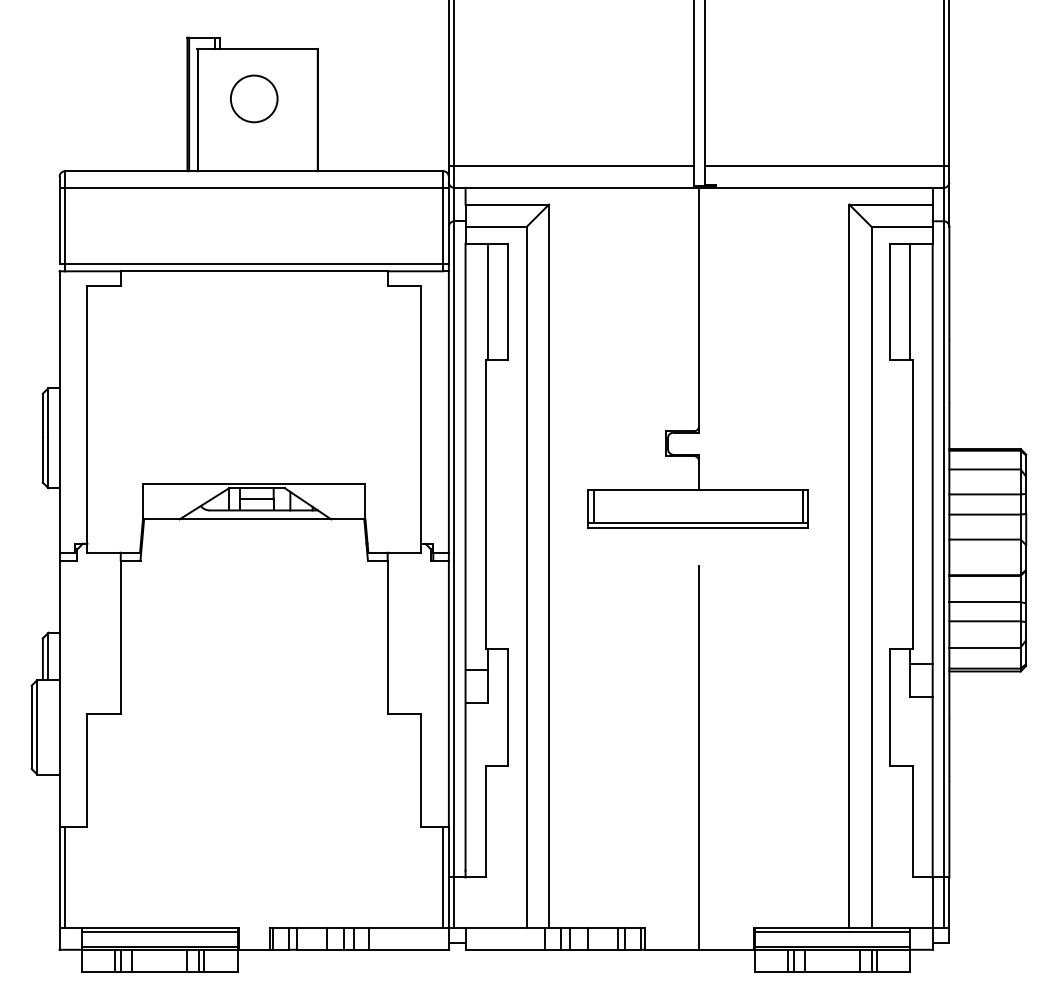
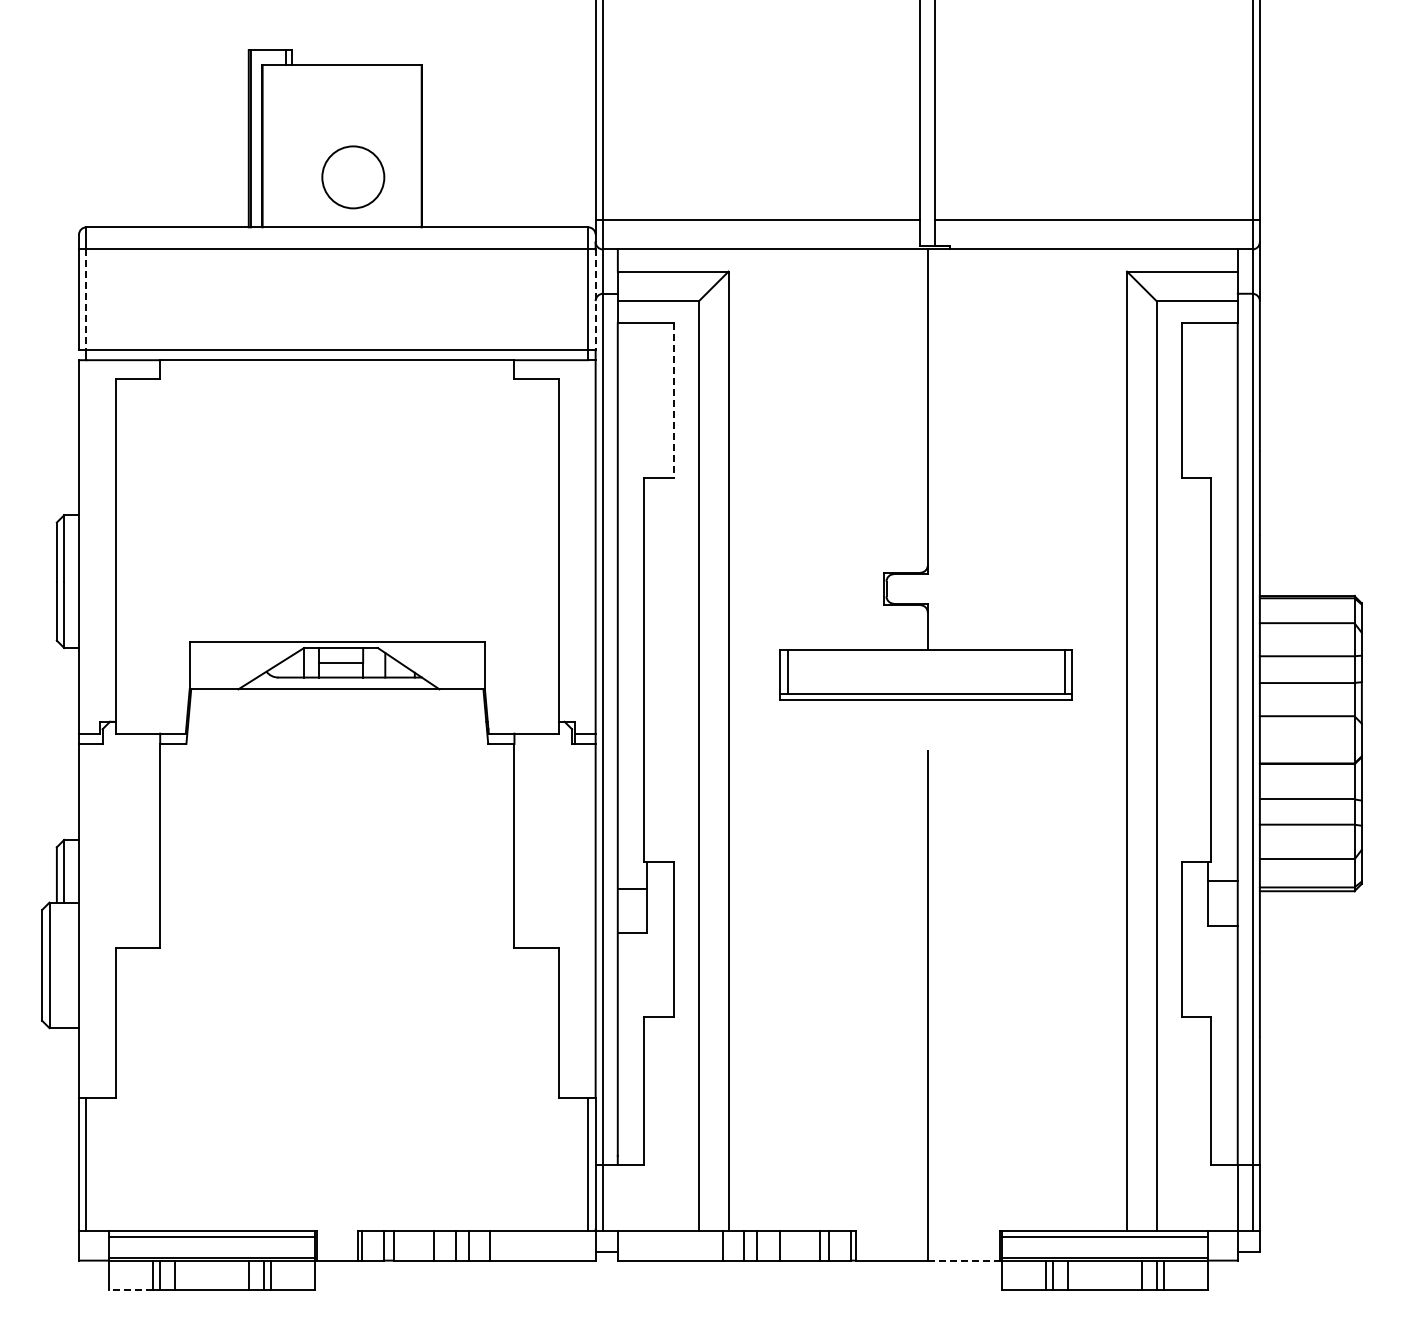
circle: (254, 99) -> (353, 177), moved
line: (65, 226) -> (86, 300), solid -> dashed
line: (448, 226) -> (595, 300), solid -> dashed
line: (487, 301) -> (647, 400), removed
line: (910, 301) -> (1208, 400), removed
line: (507, 302) -> (673, 401), solid -> dashed
line: (726, 949) -> (964, 1260), solid -> dashed
line: (98, 972) -> (130, 1290), solid -> dashed

